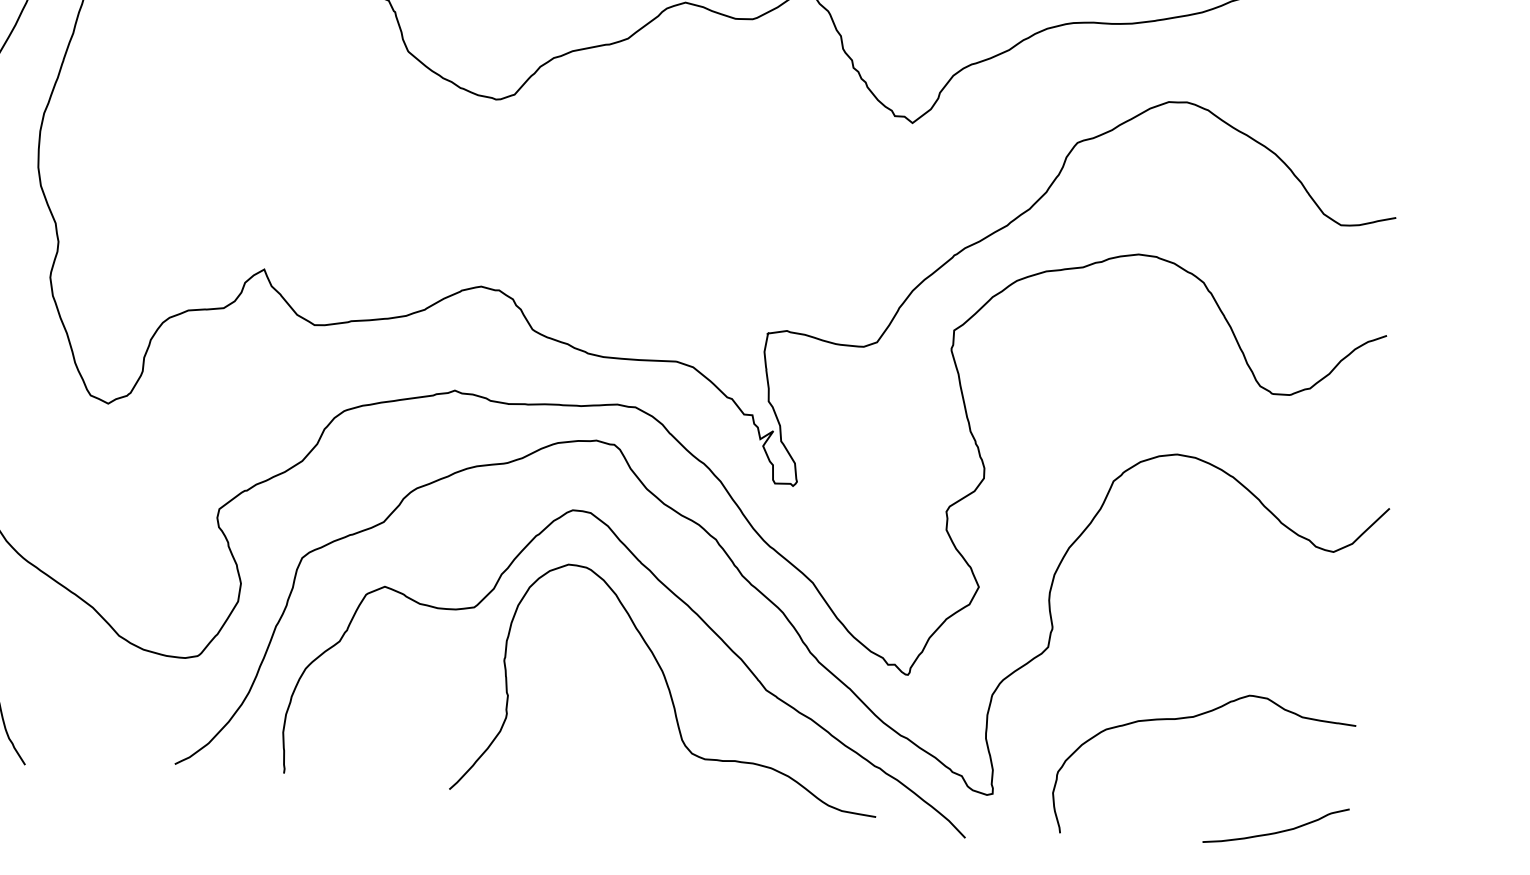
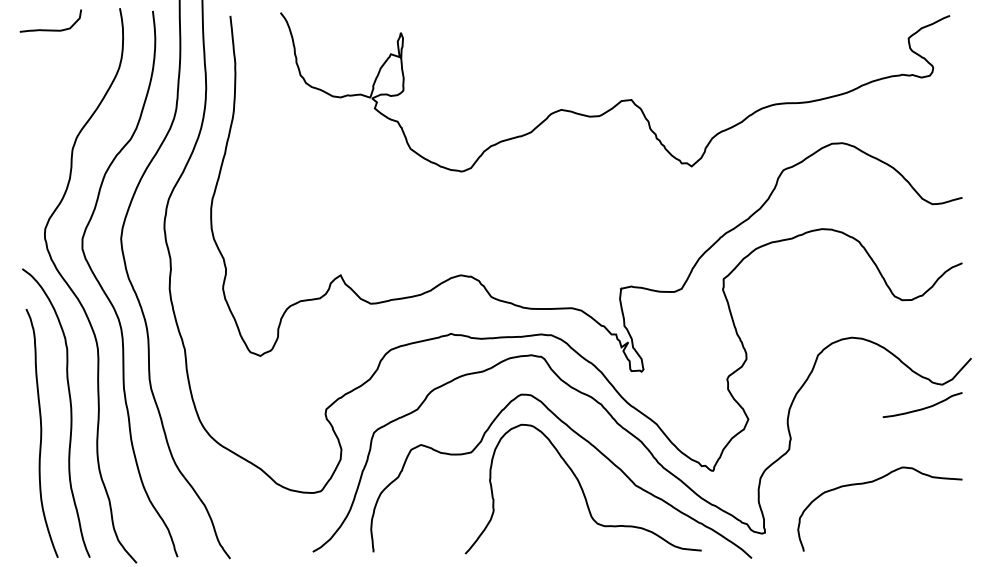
curve: (1277, 830) -> (923, 407), moved

